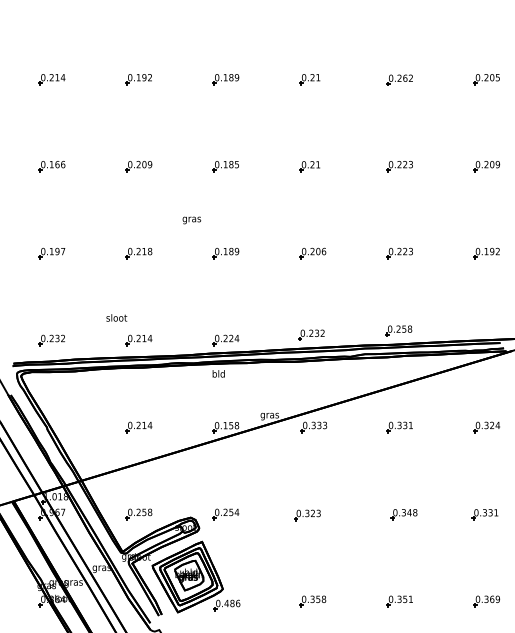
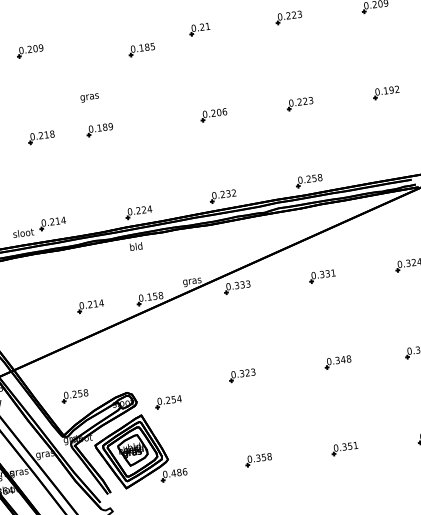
part: (225, 166) -> (141, 49), moved
part: (225, 253) -> (99, 129), moved
text: (116, 317) -> (23, 232), moved
part: (138, 427) -> (90, 306), moved
part: (225, 514) -> (168, 402), moved

